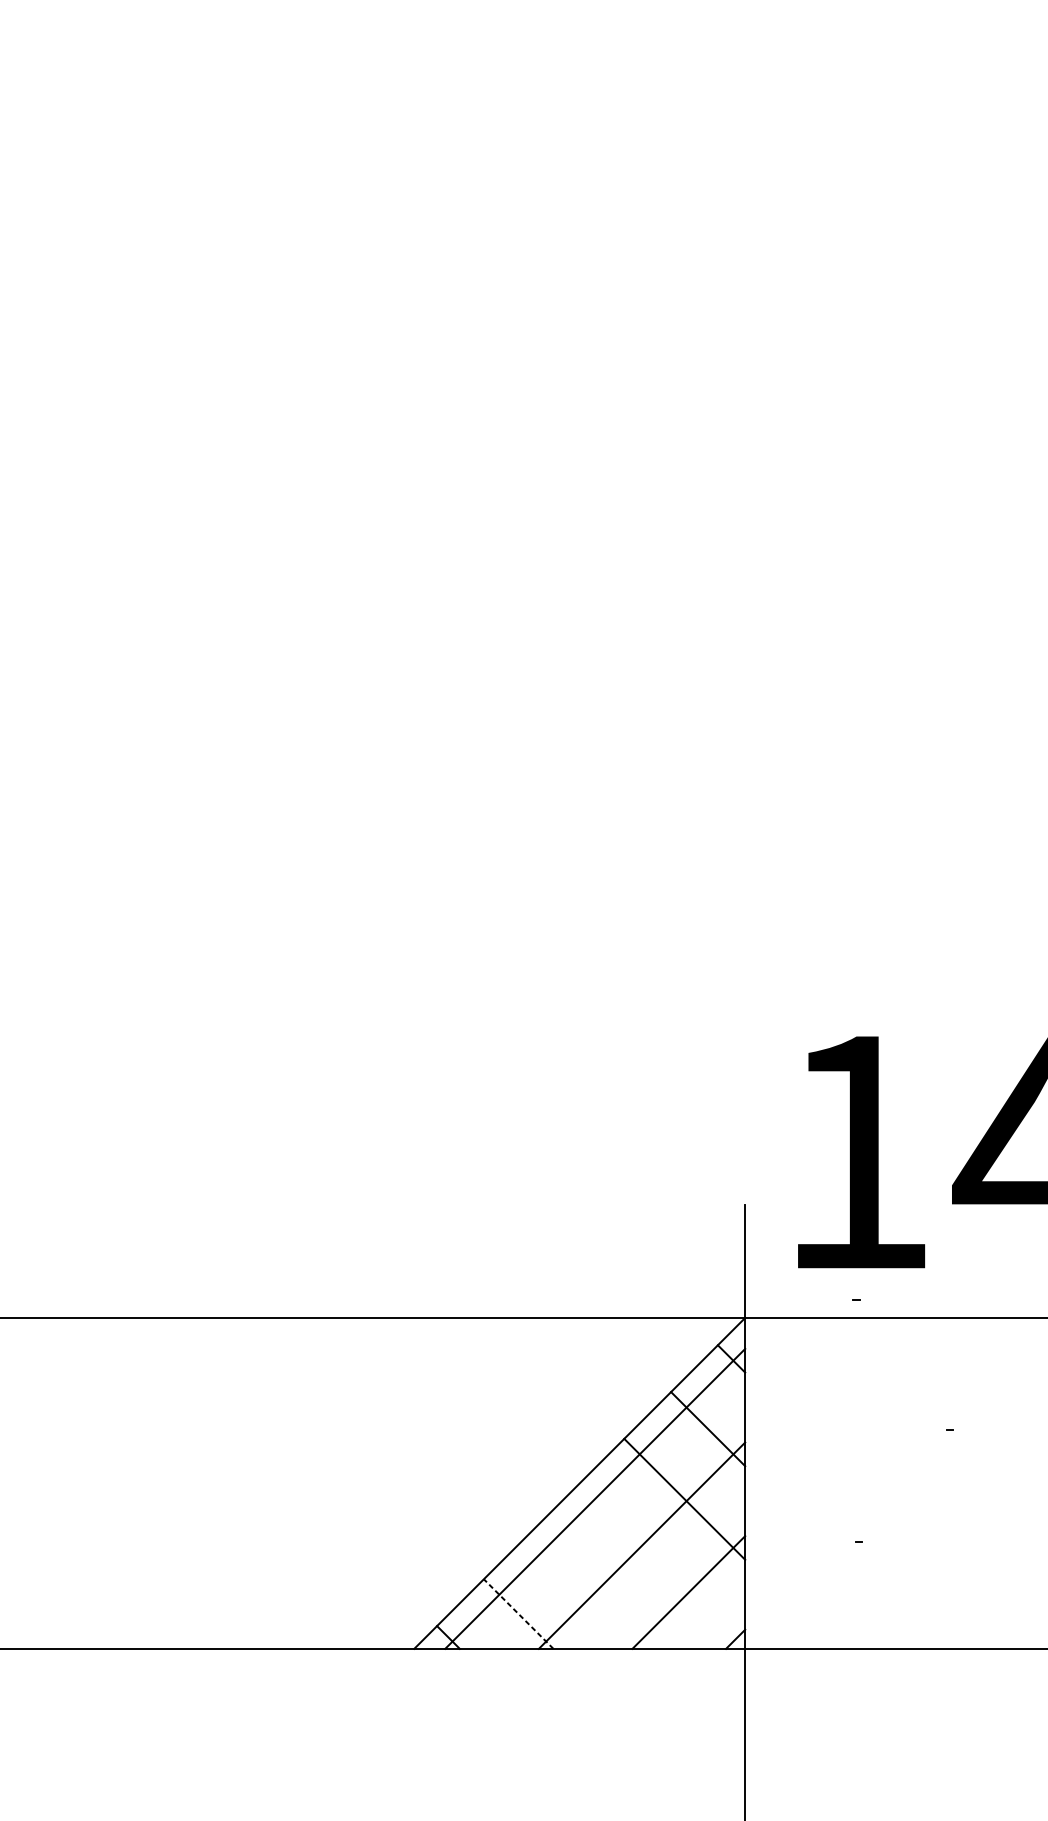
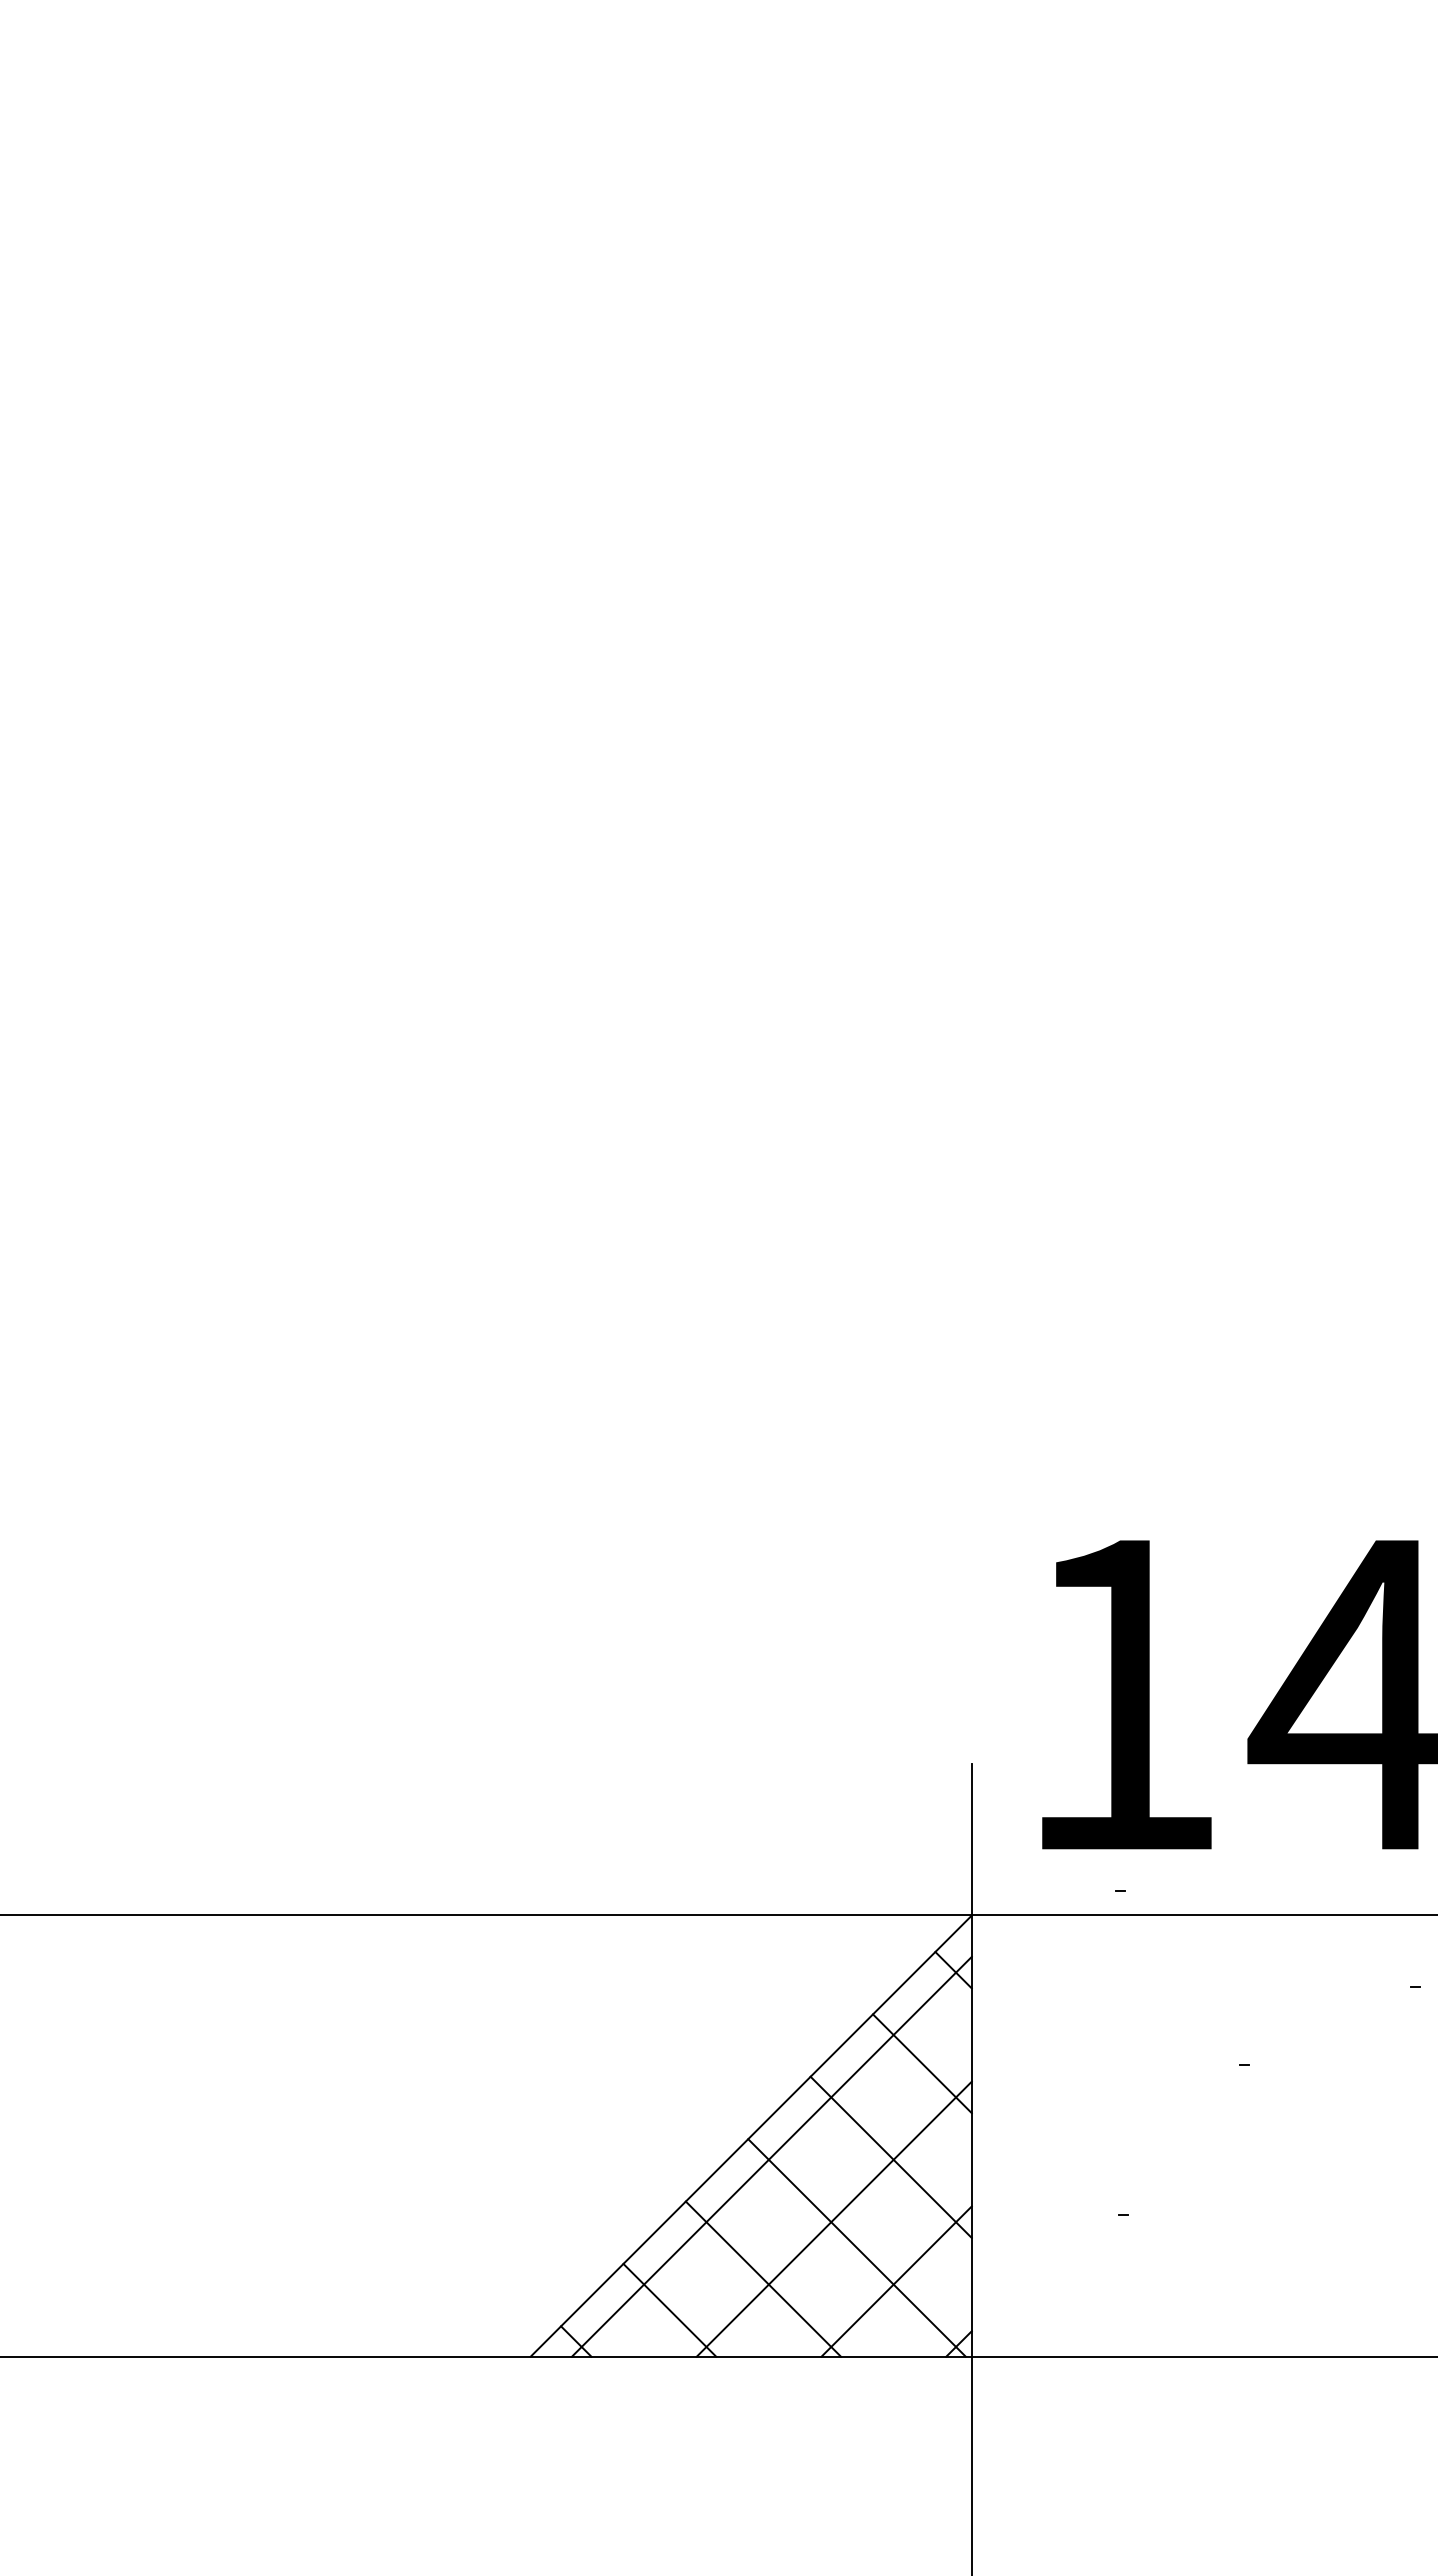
line: (658, 1566) -> (856, 2247), added
line: (588, 1590) -> (763, 2278), added
line: (518, 1614) -> (669, 2310), dashed -> solid

